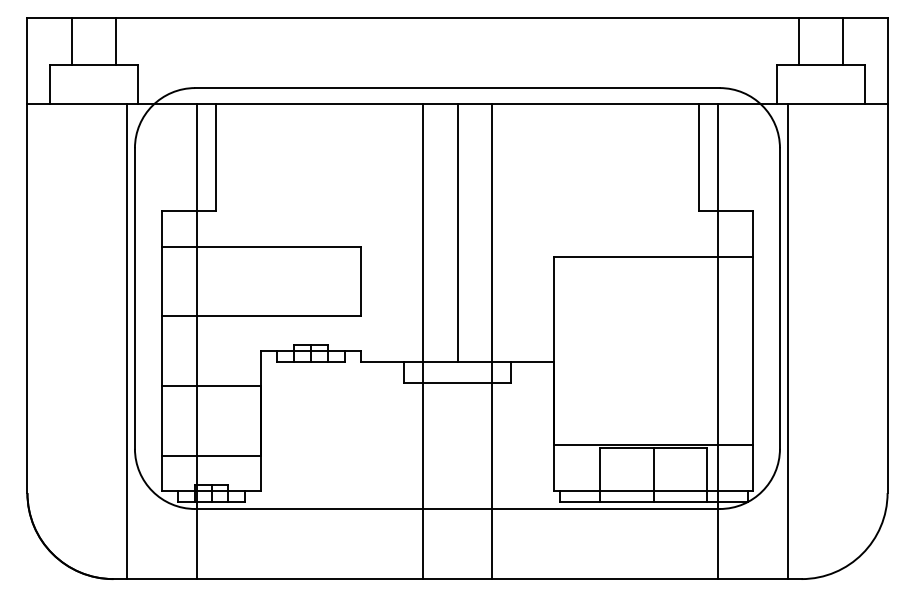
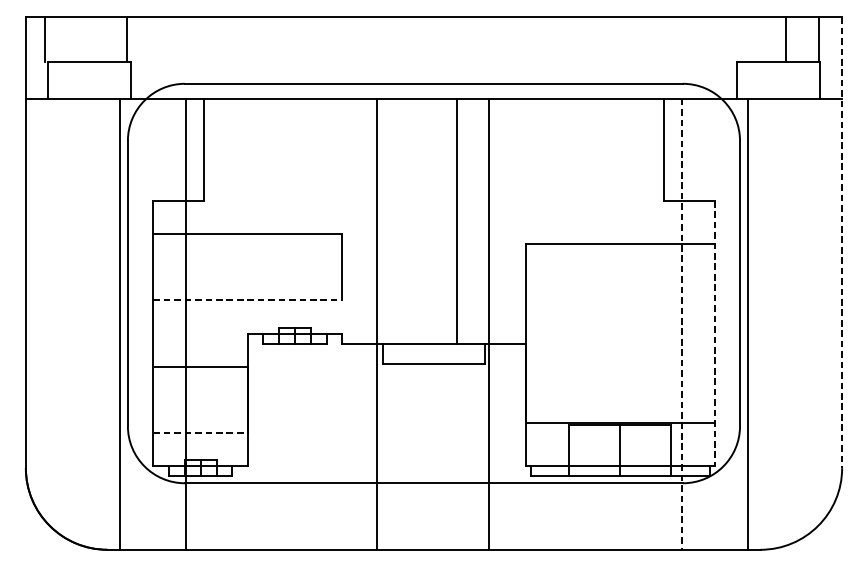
line: (72, 41) -> (44, 39), moved
line: (115, 41) -> (126, 39), moved
line: (799, 41) -> (786, 39), moved
line: (842, 41) -> (818, 39), moved
line: (457, 232) -> (456, 220), moved
line: (887, 255) -> (842, 242), solid -> dashed
line: (261, 315) -> (247, 299), solid -> dashed
line: (422, 341) -> (377, 324), moved
line: (492, 341) -> (489, 324), moved
line: (718, 341) -> (681, 324), solid -> dashed
line: (753, 351) -> (714, 333), solid -> dashed
line: (211, 455) -> (200, 432), solid -> dashed

